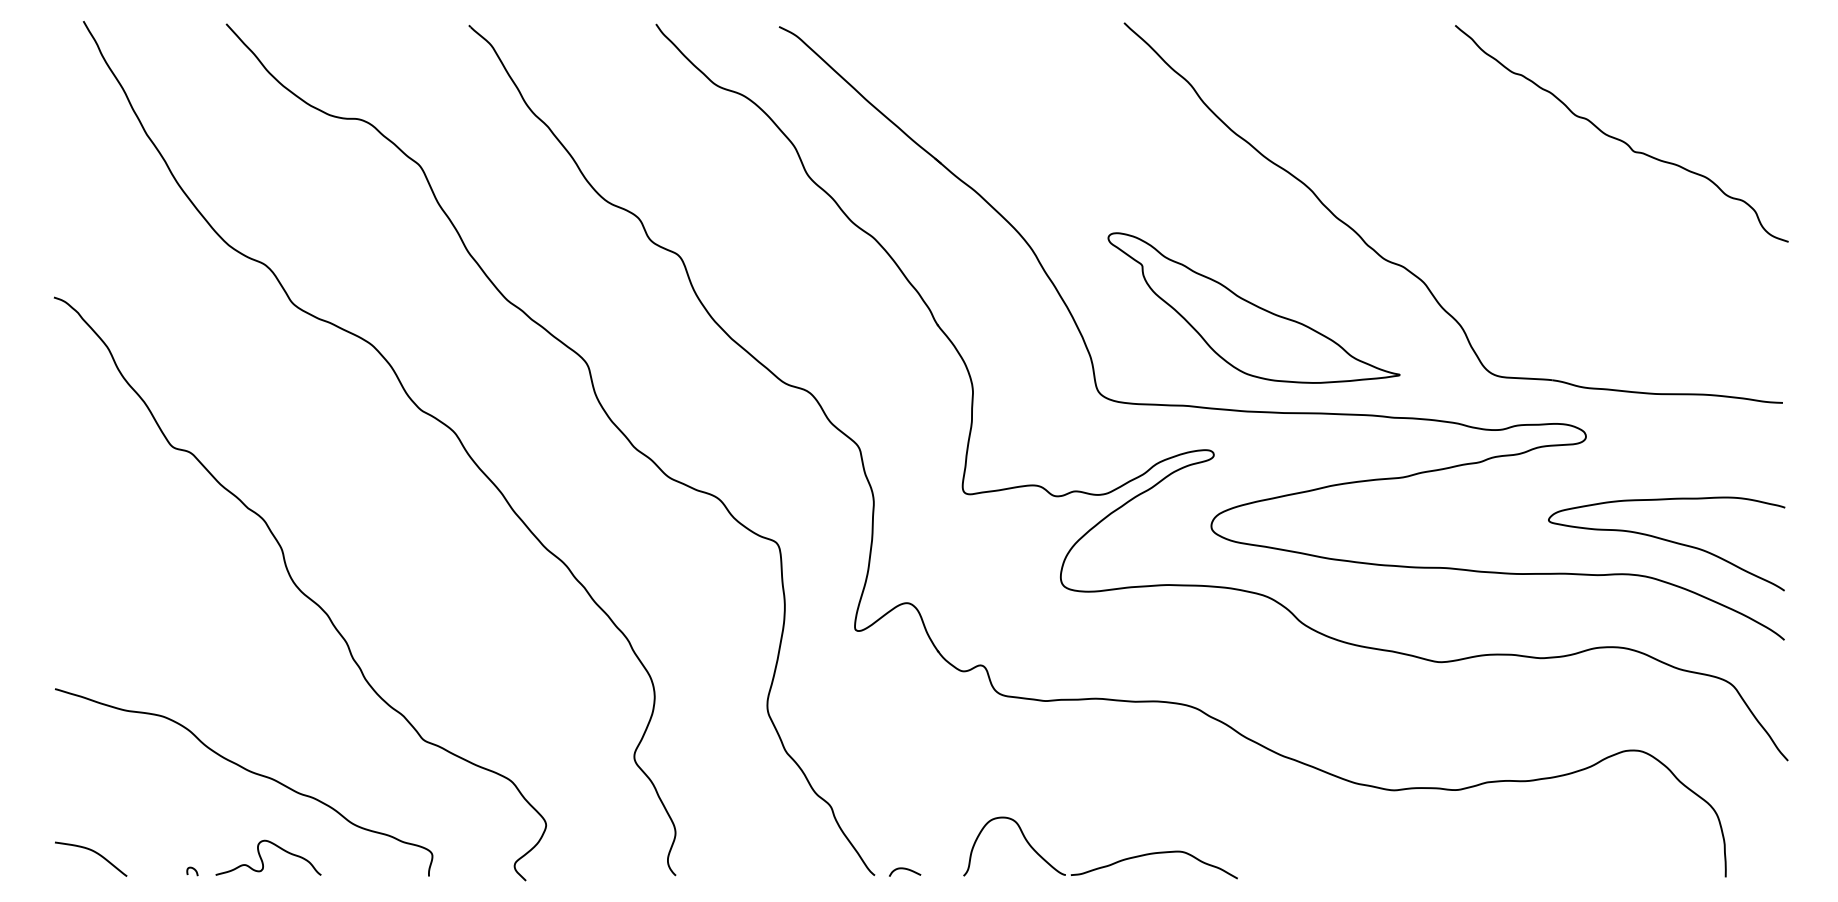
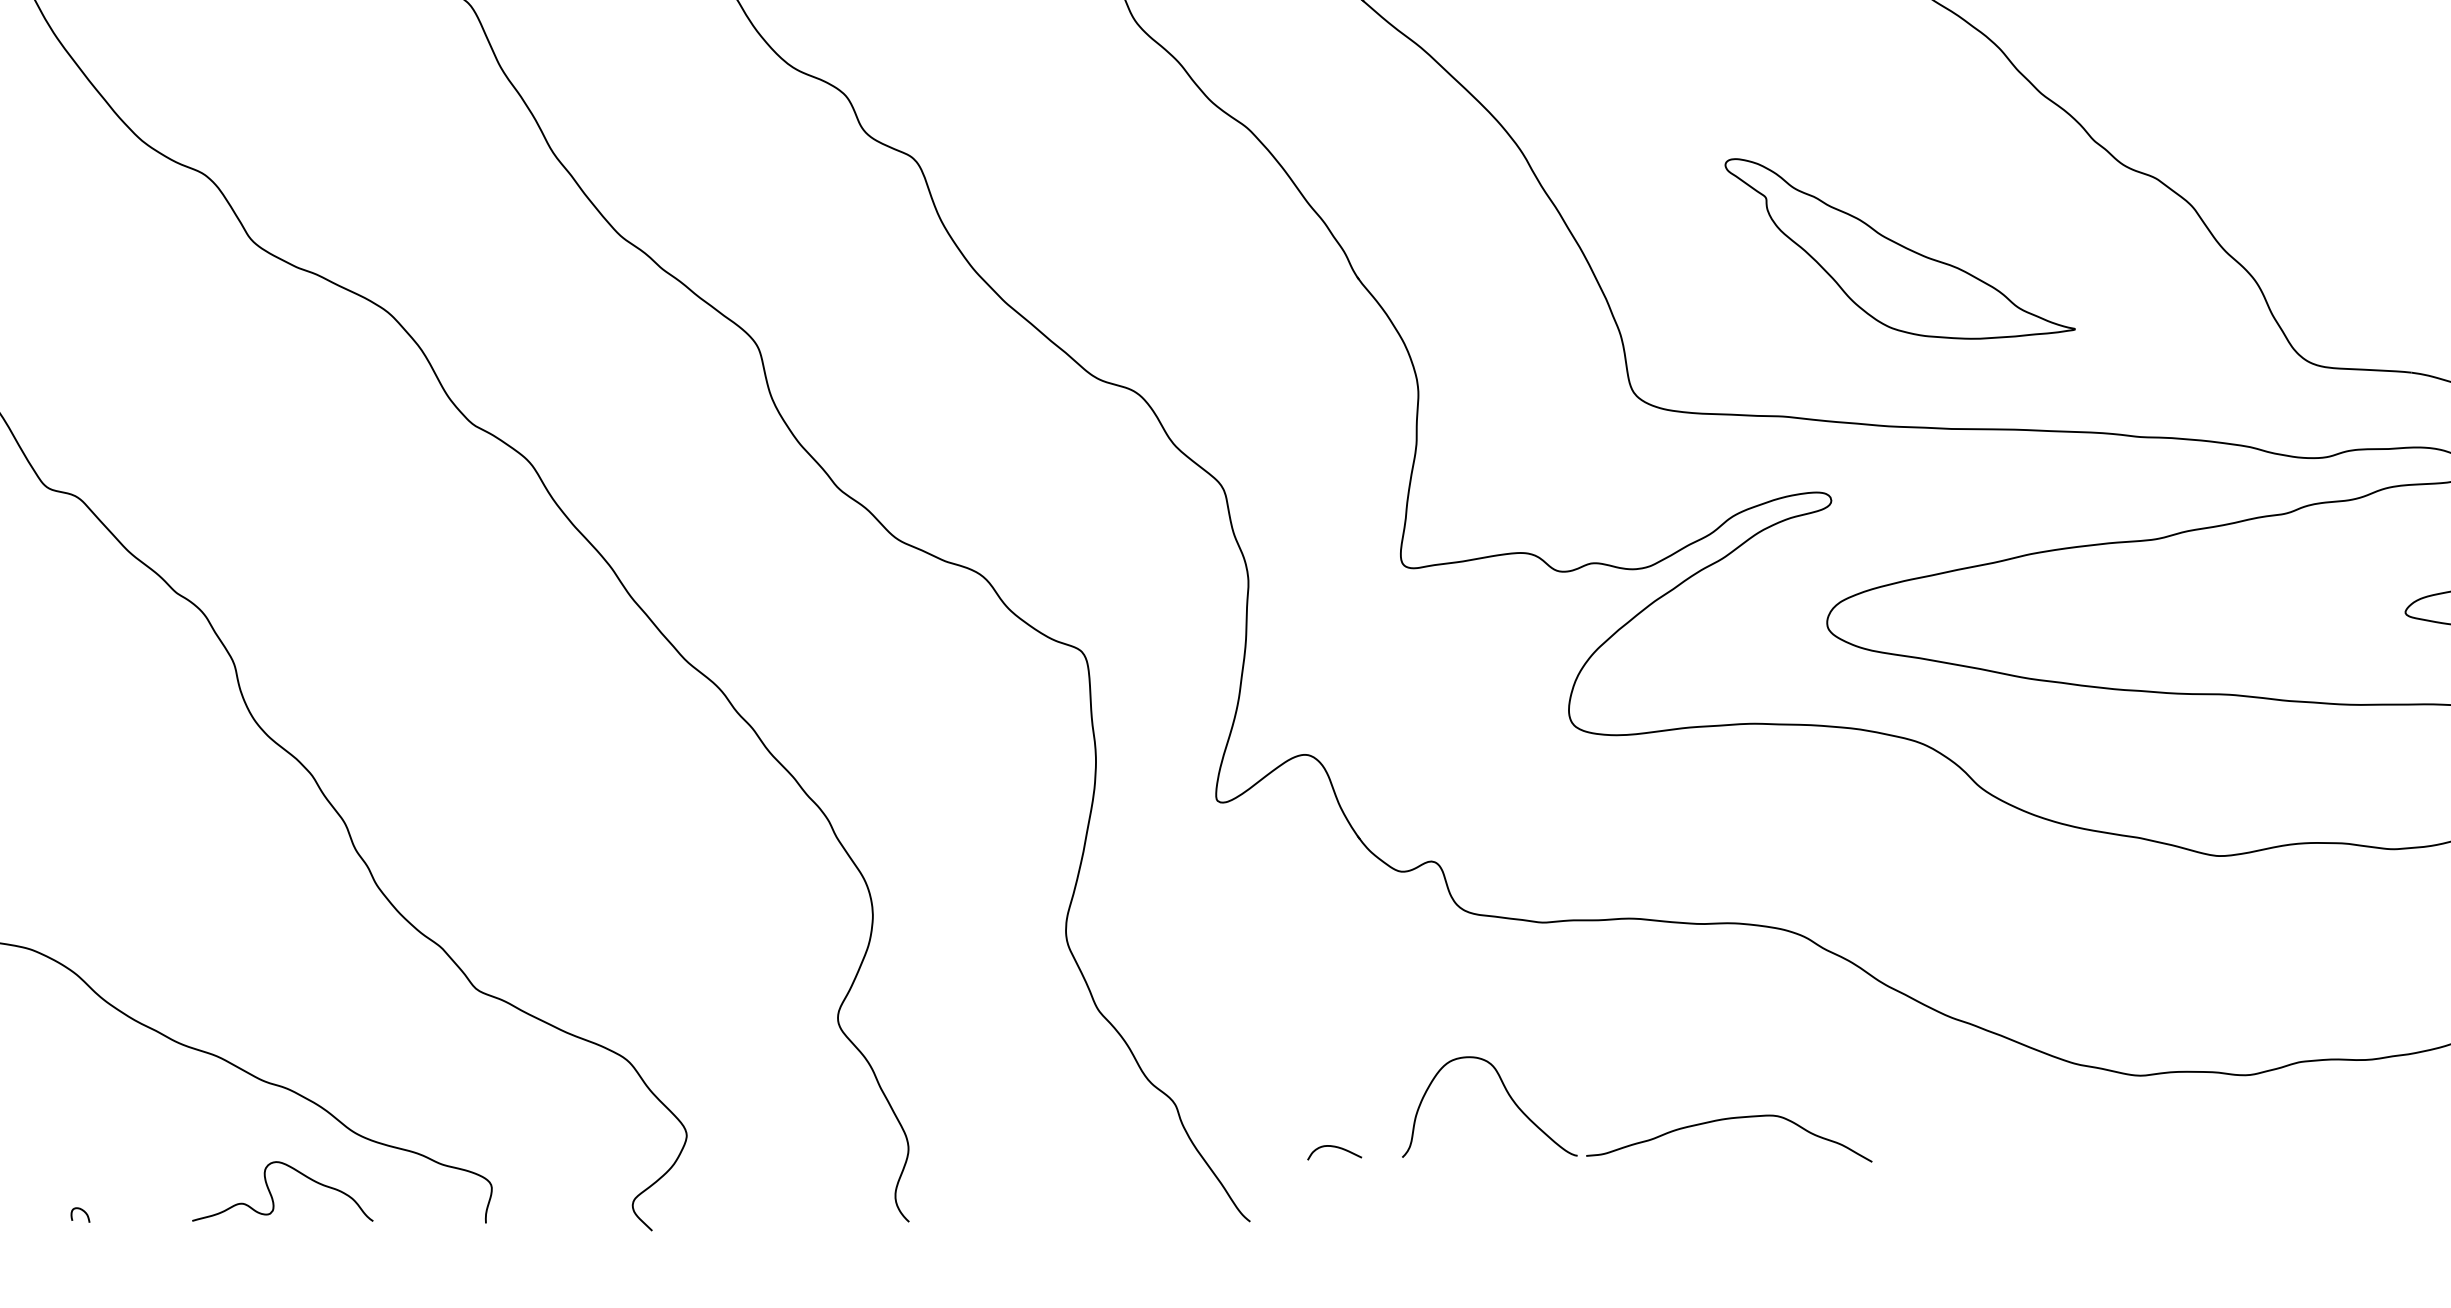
part: (1253, 307) -> (1899, 248), size x0.7
curve: (262, 859) -> (272, 1194), moved
part: (1104, 865) -> (1643, 1139), moved
curve: (905, 869) -> (1335, 1147), moved

